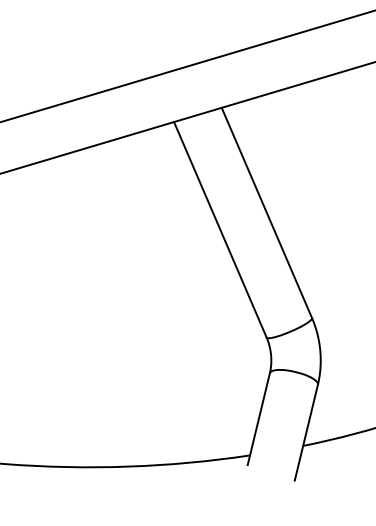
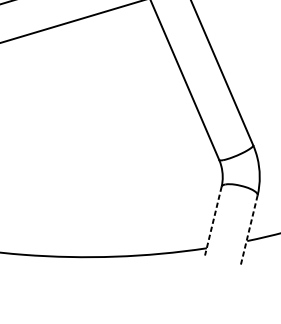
line: (258, 419) -> (213, 221), solid -> dashed
line: (306, 433) -> (249, 231), solid -> dashed

